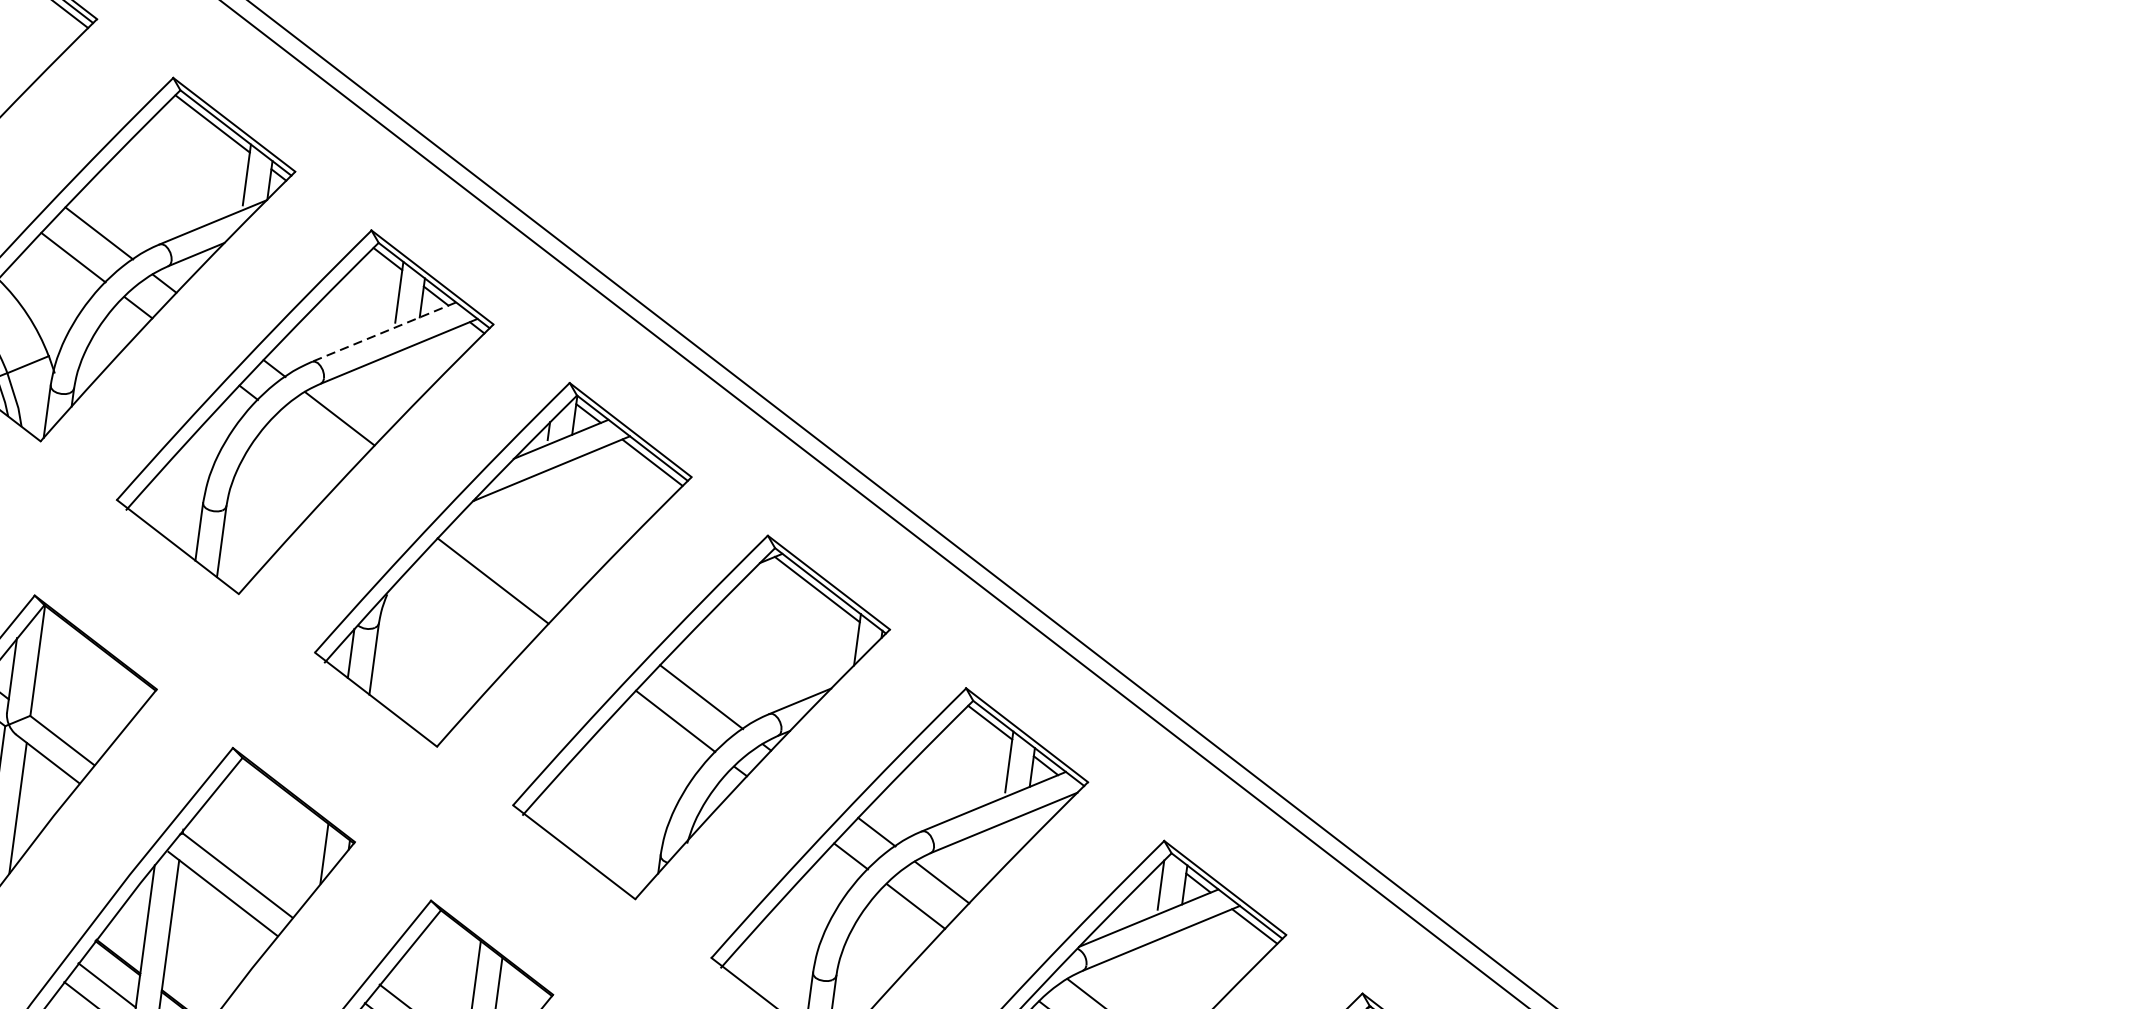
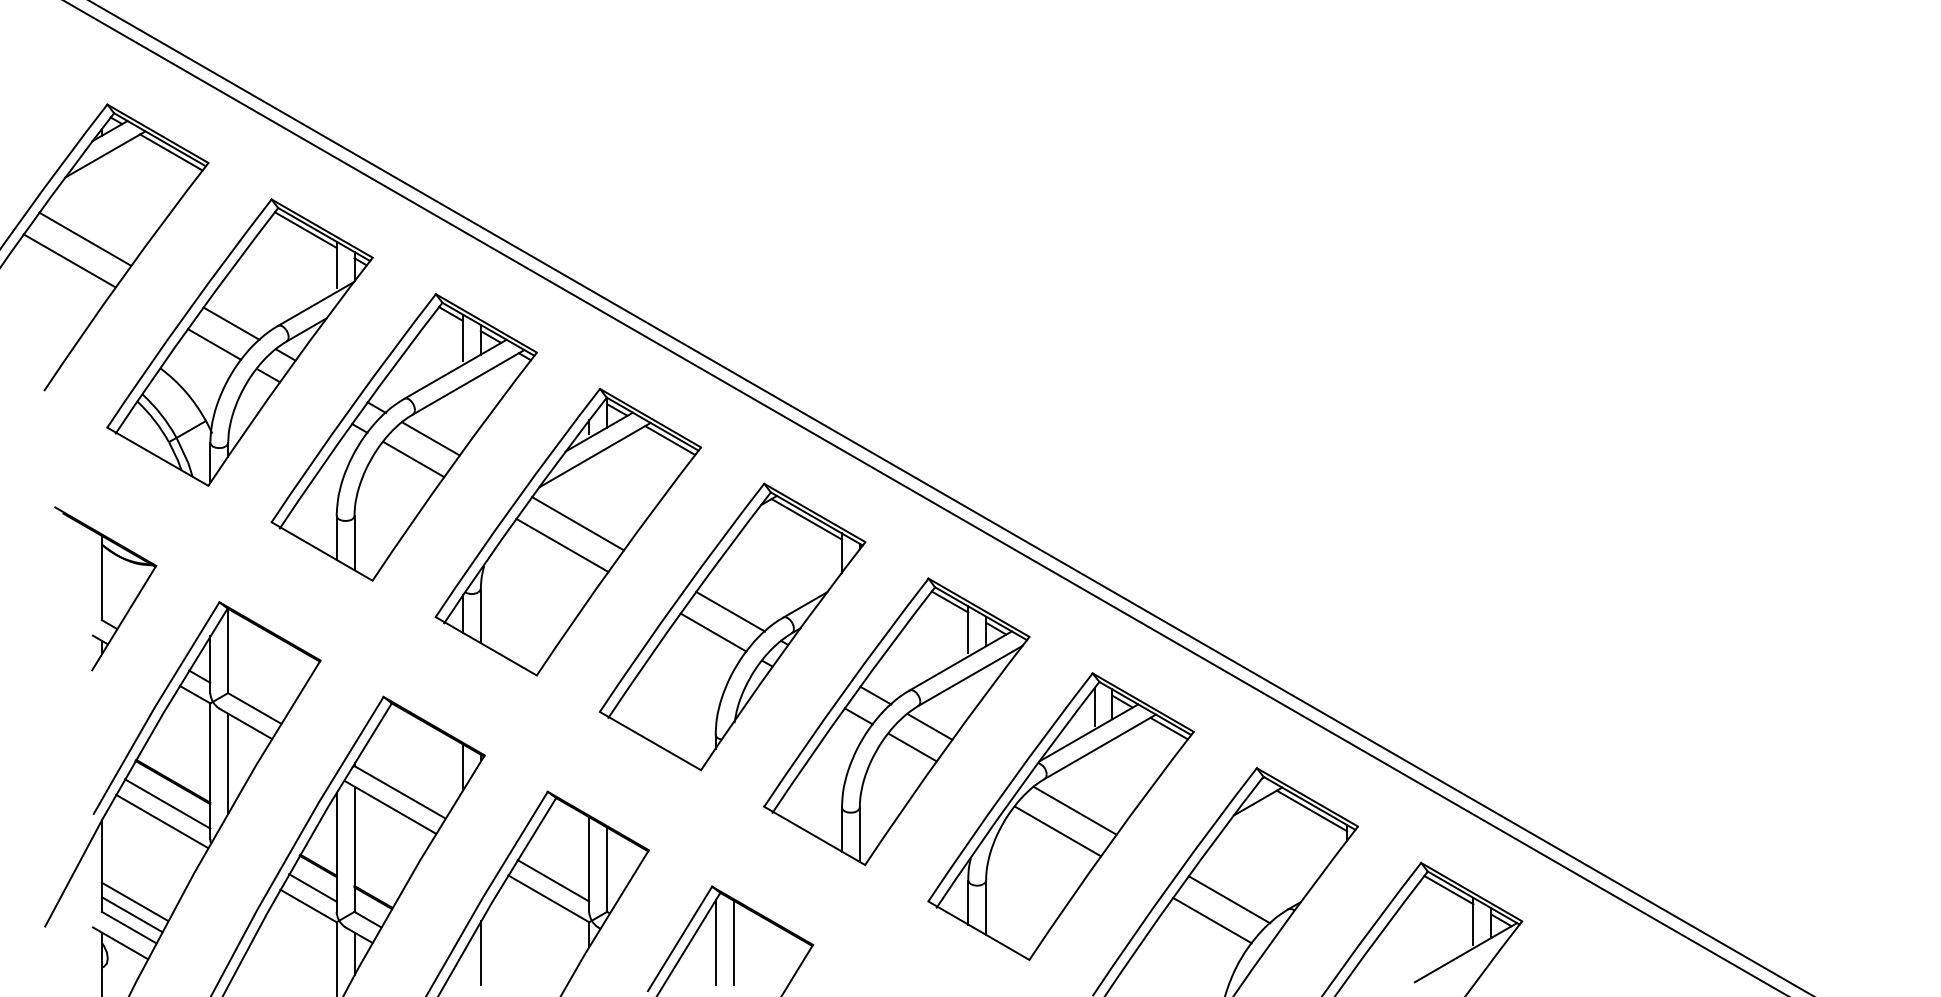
line: (384, 332) -> (455, 369), dashed -> solid
line: (313, 442) -> (413, 459), added
line: (516, 555) -> (577, 523), added

